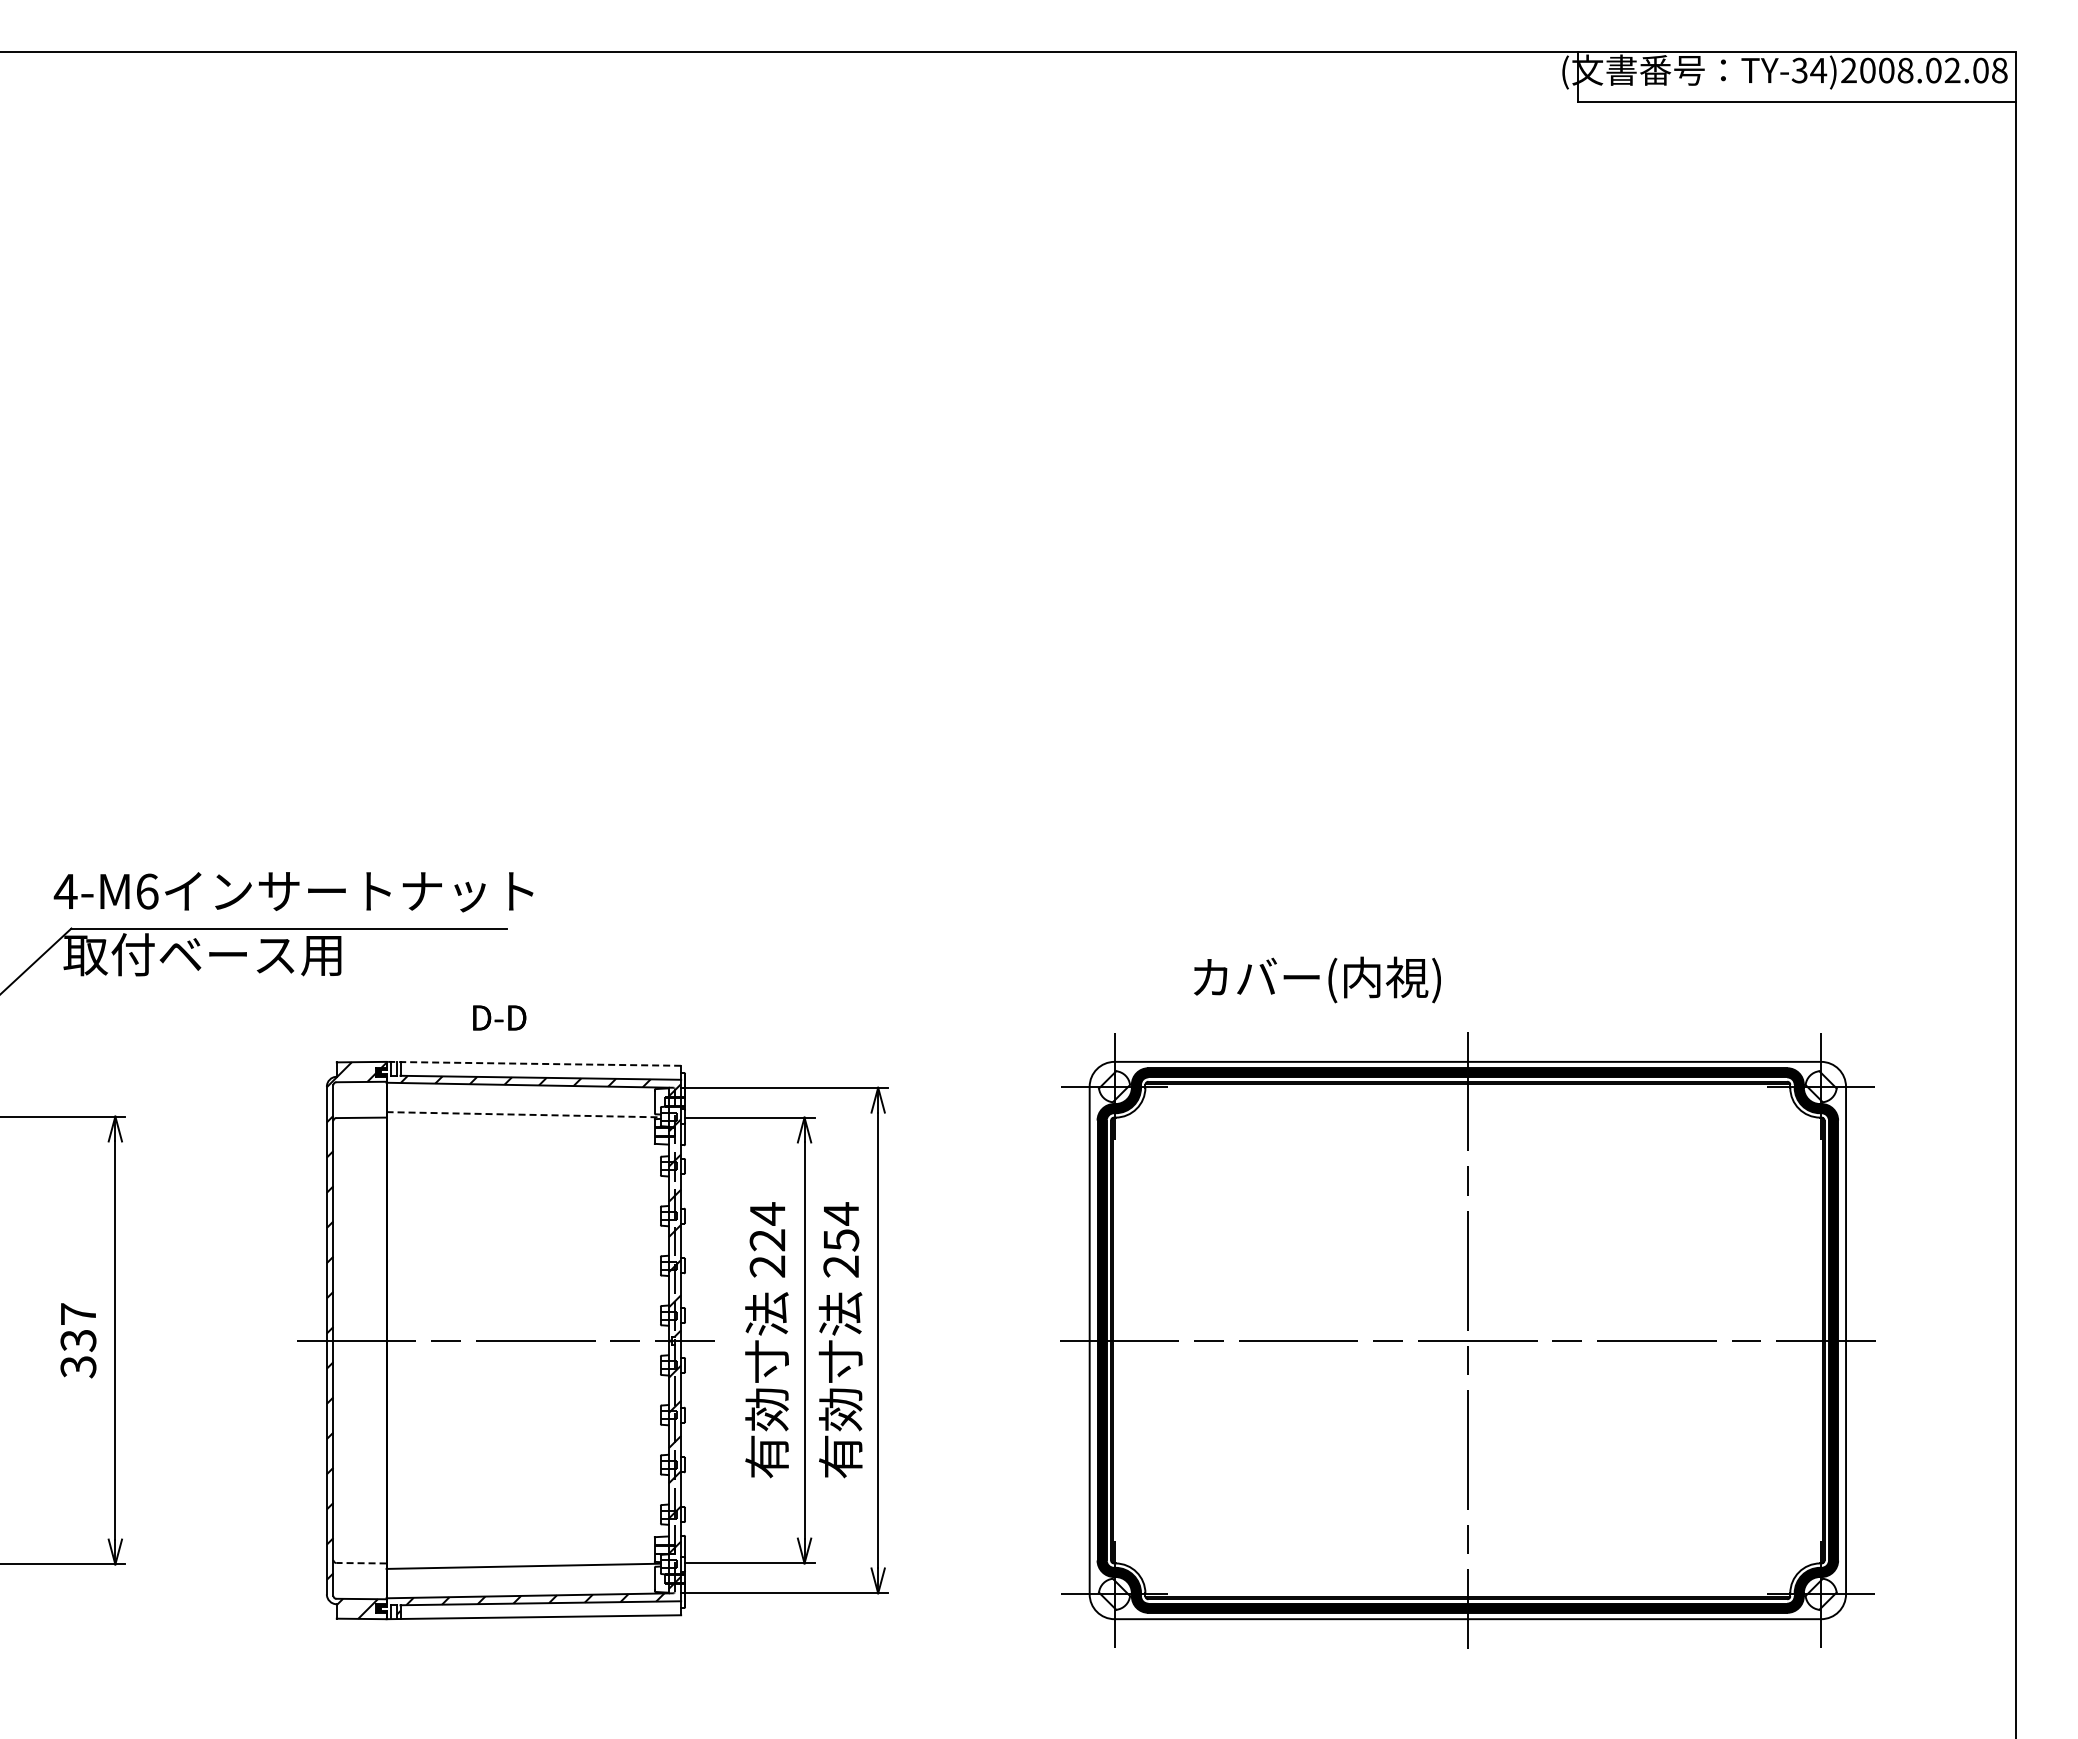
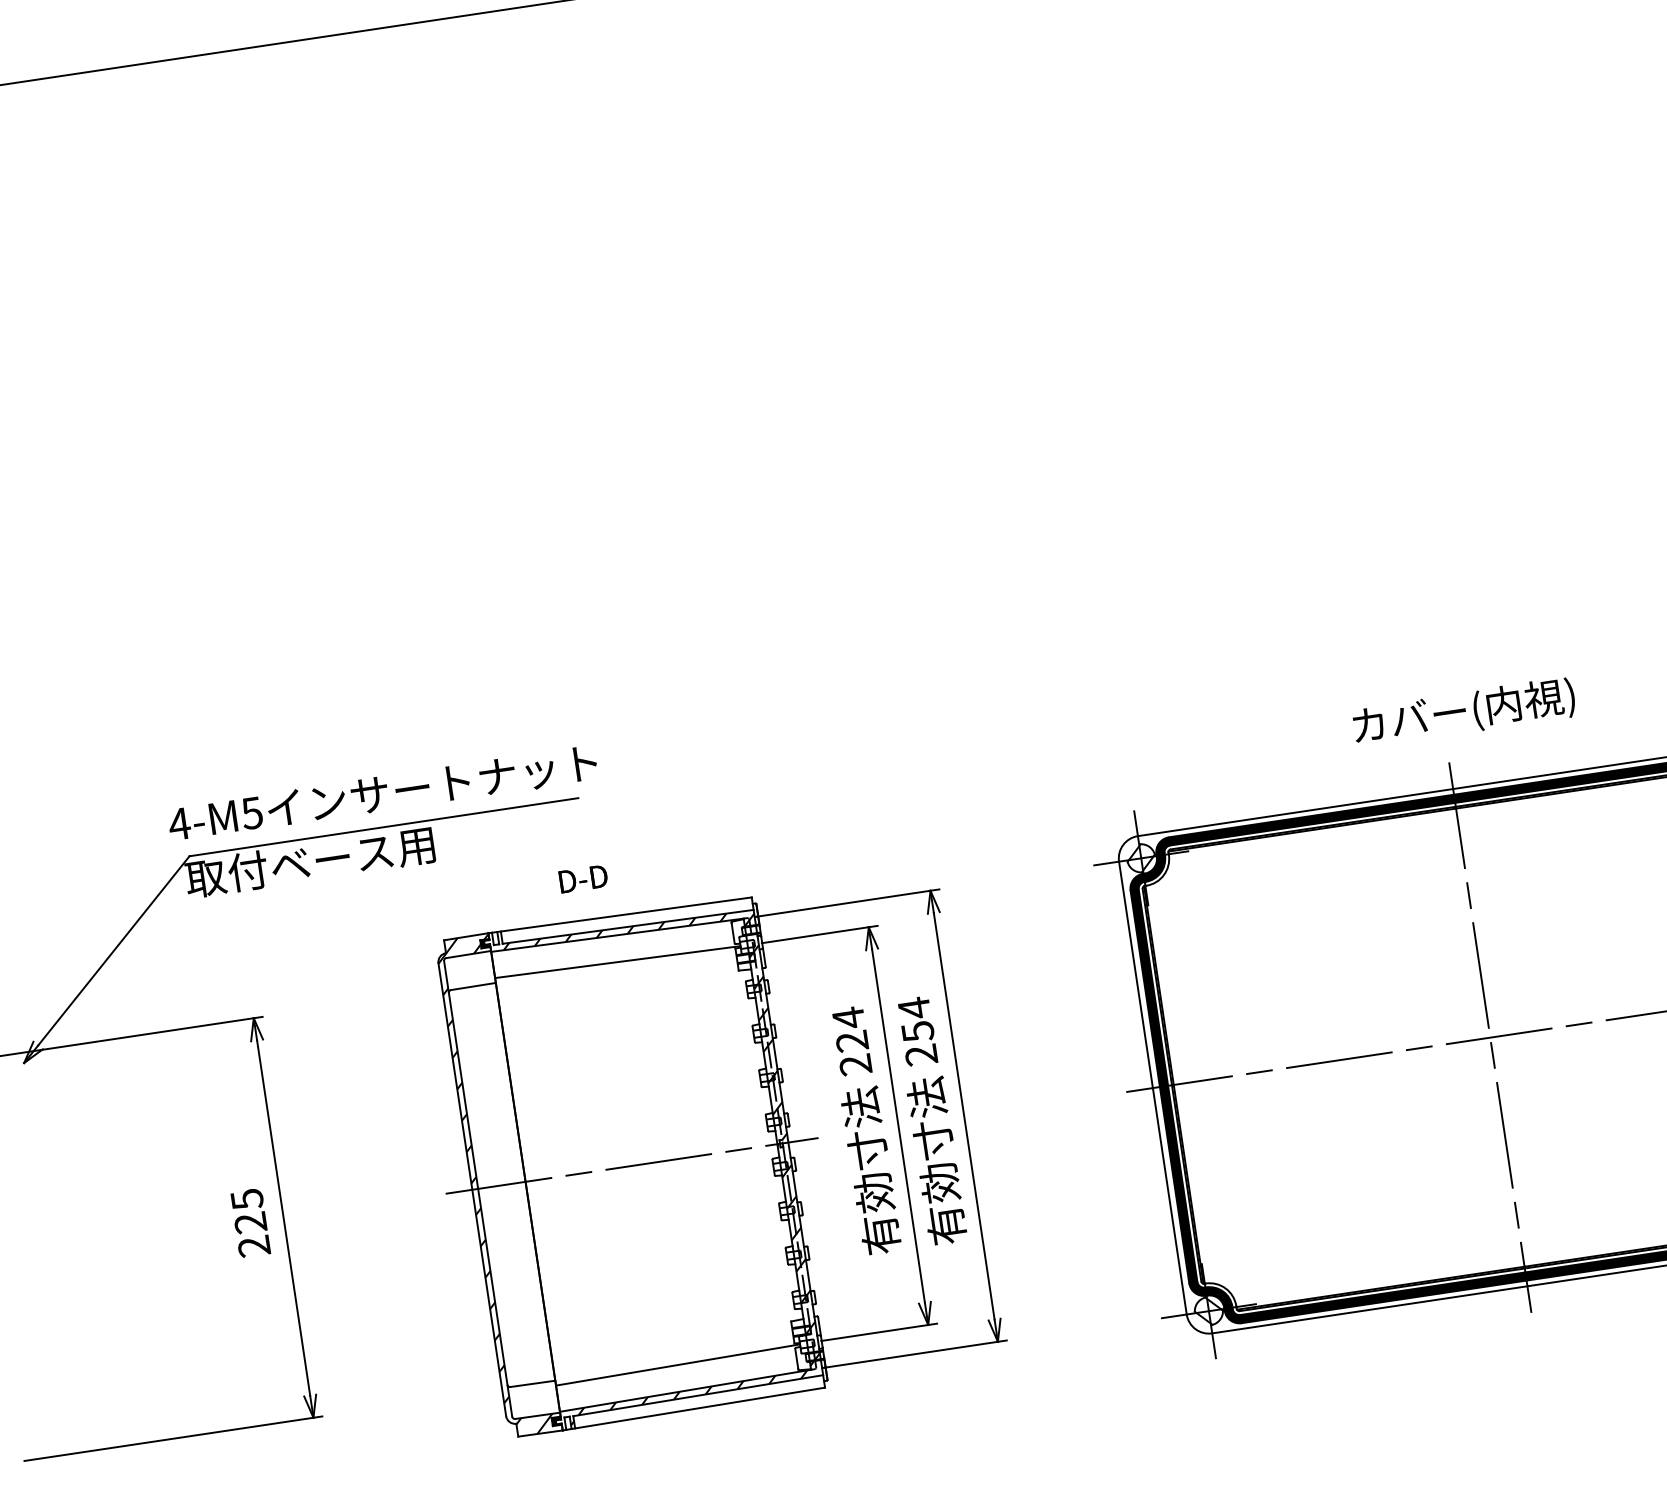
text: (146, 891) -> (251, 813), 4-M6 -> 4-M5
text: (1317, 979) -> (1464, 712), moved
line: (533, 1063) -> (619, 915), dashed -> solid
line: (524, 1114) -> (618, 961), dashed -> solid
text: (78, 1340) -> (250, 1222), 337 -> 225
line: (360, 1563) -> (532, 1384), dashed -> solid

